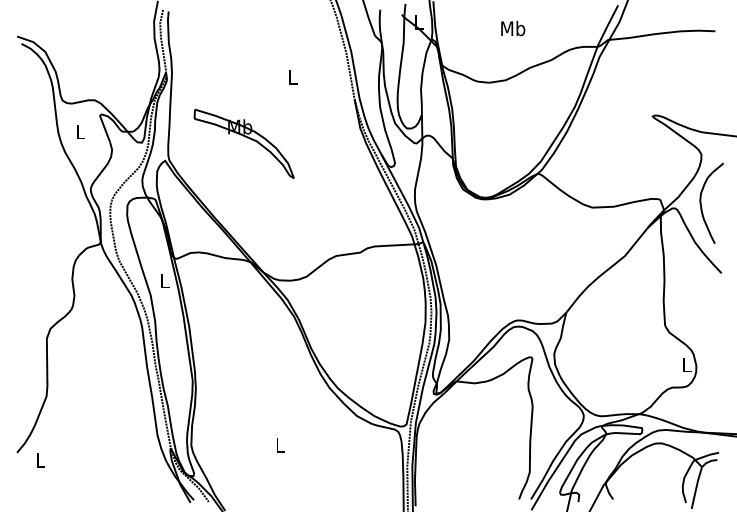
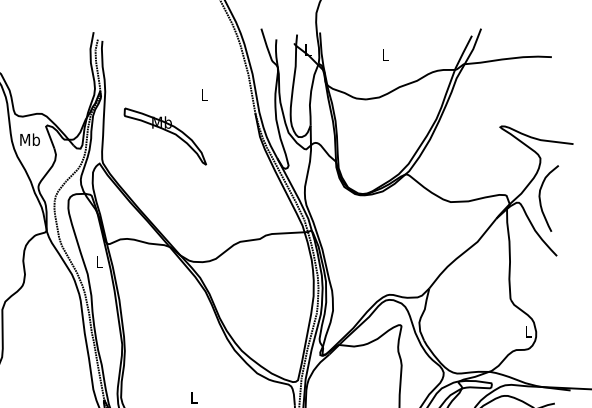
text: (513, 28) -> (385, 54), Mb -> L
text: (80, 131) -> (30, 139), L -> Mb
part: (245, 137) -> (166, 131), moved

